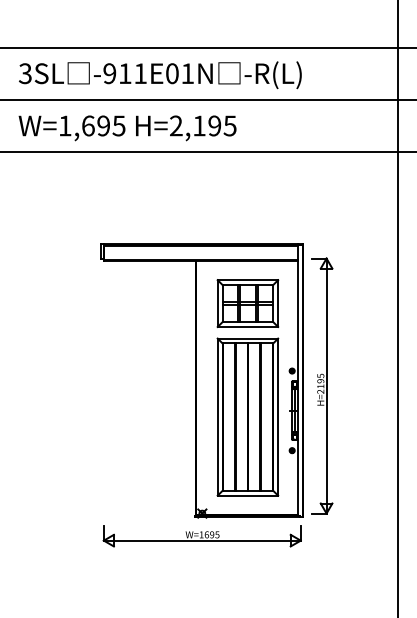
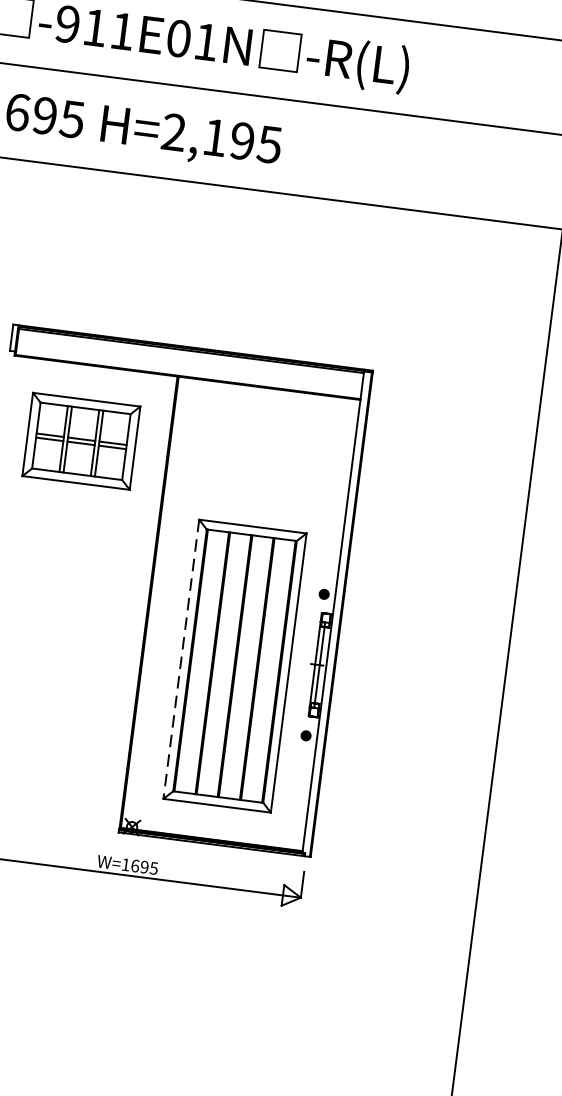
part: (247, 303) -> (80, 441), moved
part: (322, 385) -> (374, 626), removed
line: (217, 417) -> (180, 659), solid -> dashed

